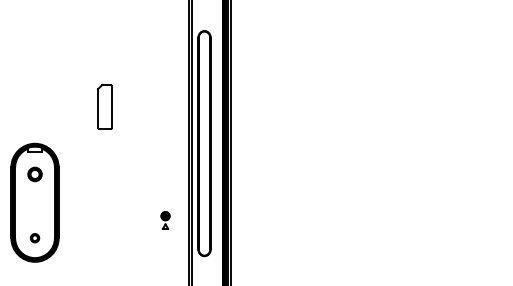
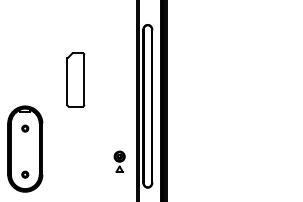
part: (104, 106) -> (75, 79), size x1.67
part: (34, 174) -> (24, 128), size x0.62
part: (165, 220) -> (119, 161), size x1.67

